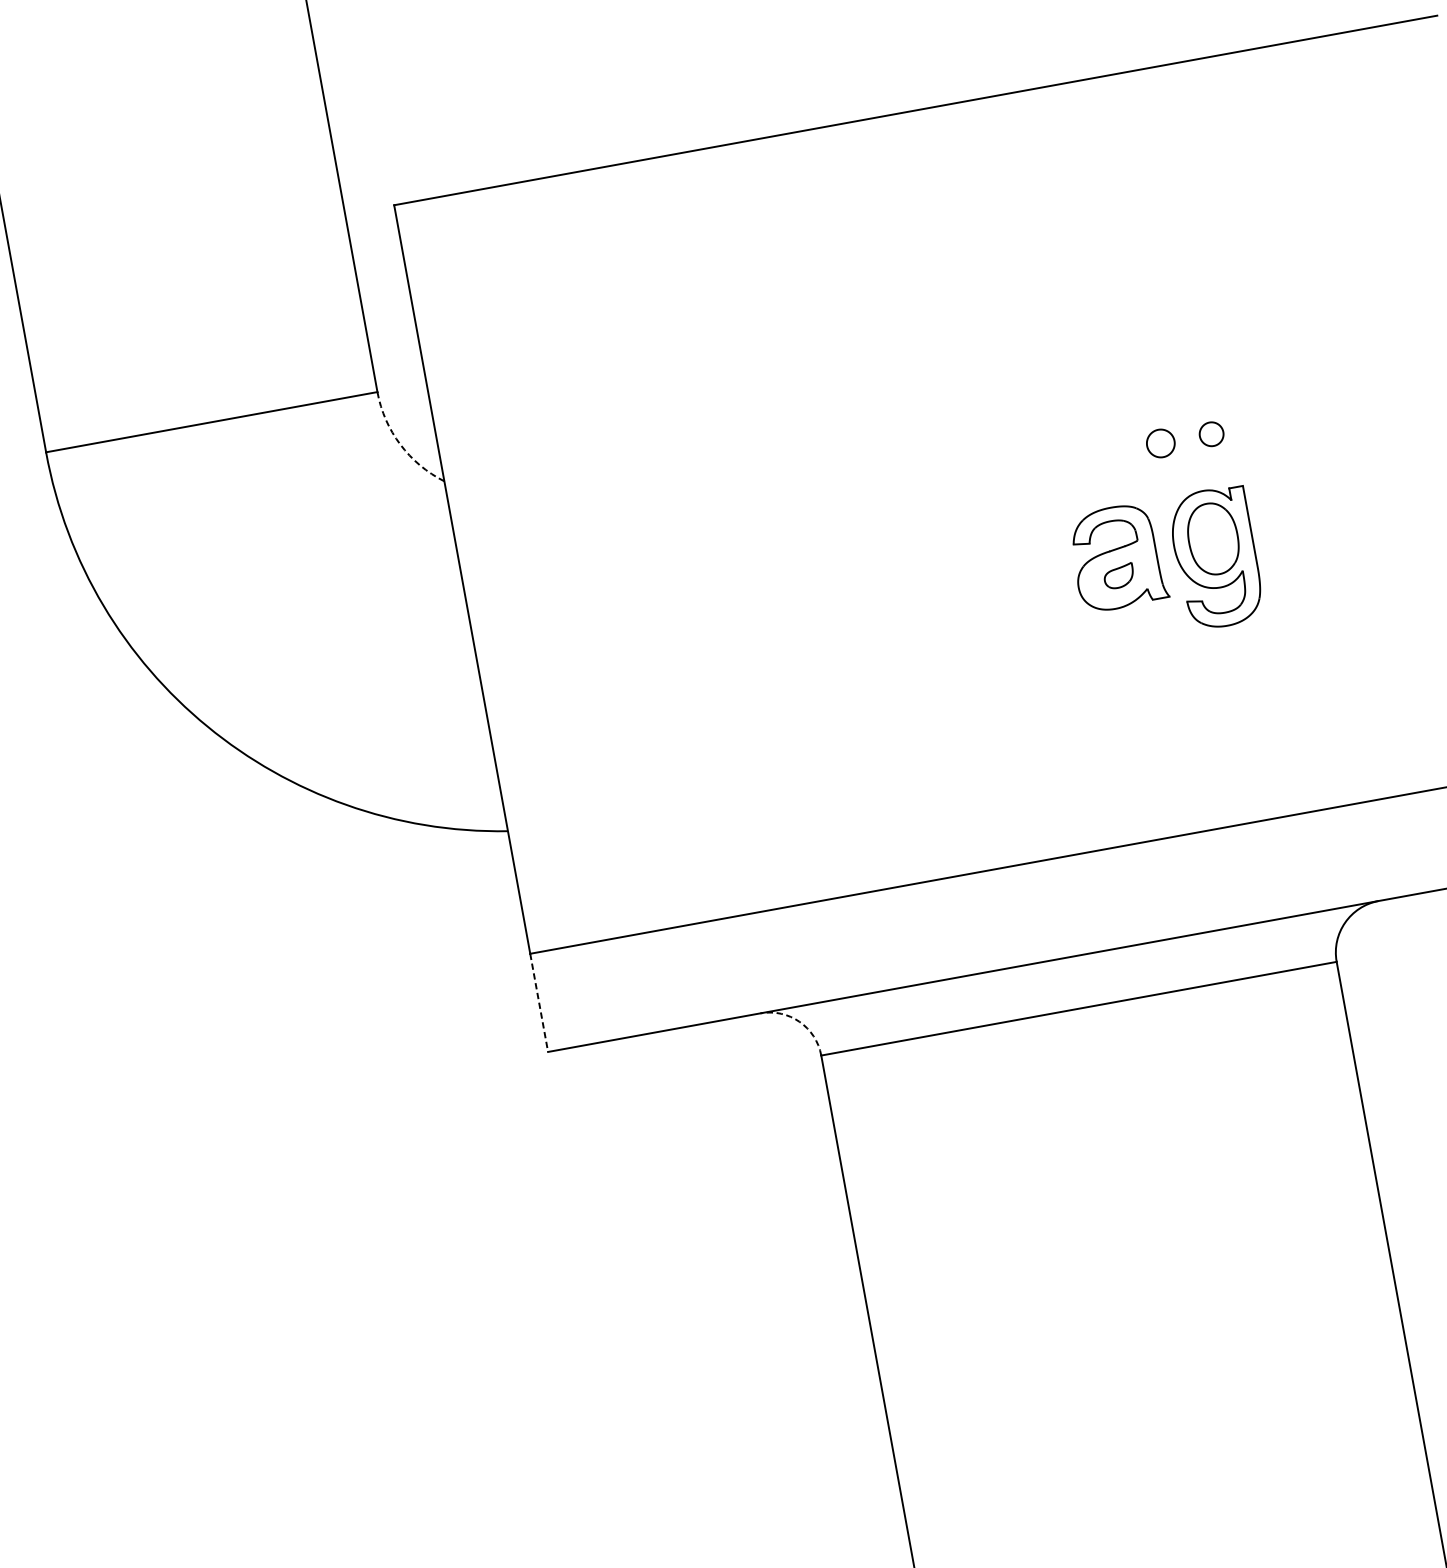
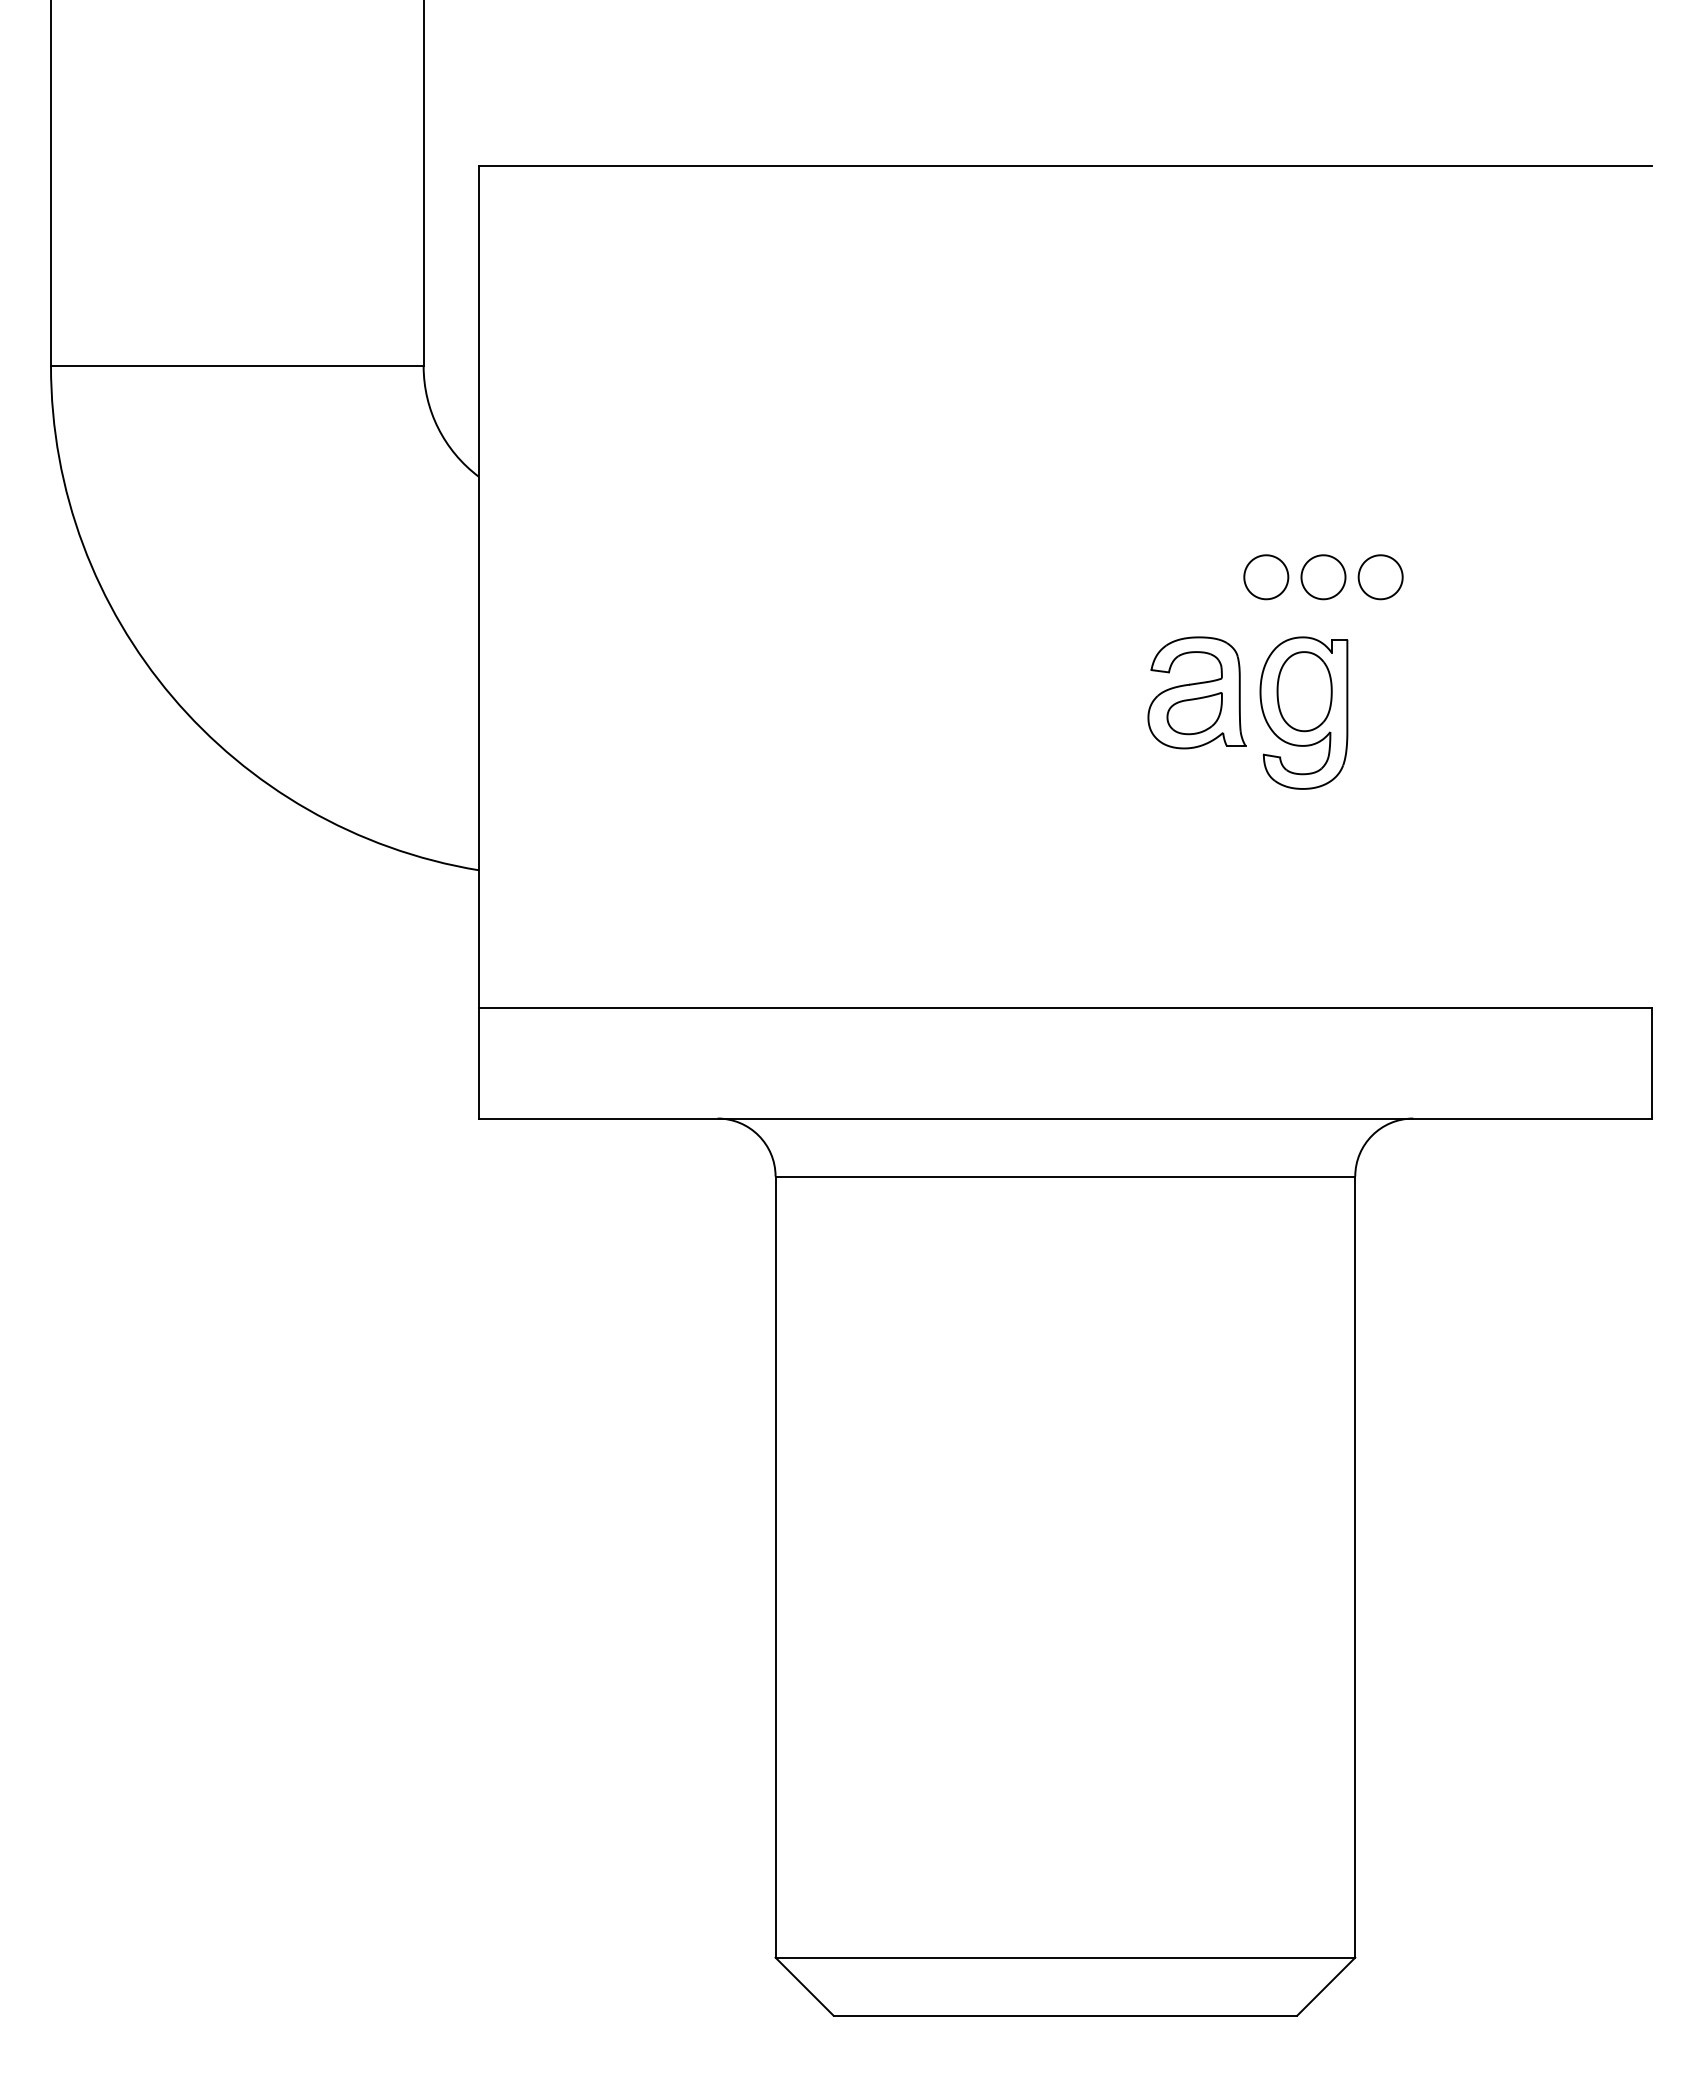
part: (1262, 425) -> (1380, 577), added
part: (1211, 434) -> (1323, 577), size x1.67
part: (1160, 443) -> (1266, 577), size x1.43
arc: (400, 444) -> (438, 428), dashed -> solid
part: (1118, 576) -> (1194, 713), size x1.67
line: (538, 1003) -> (478, 1063), dashed -> solid
arc: (799, 1021) -> (758, 1135), dashed -> solid

